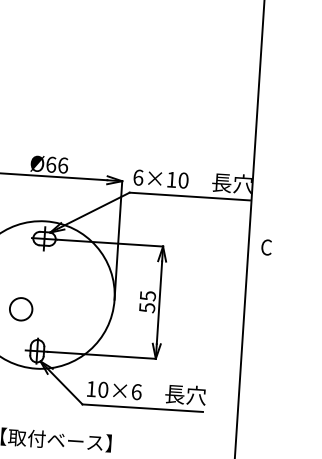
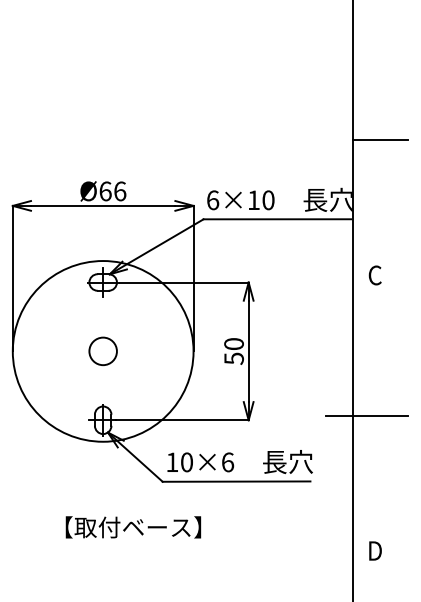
line: (278, 137) -> (380, 140), added
text: (147, 296) -> (233, 344), 55 -> 50
circle: (20, 309) -> (102, 351), moved
line: (252, 361) -> (366, 415), added

